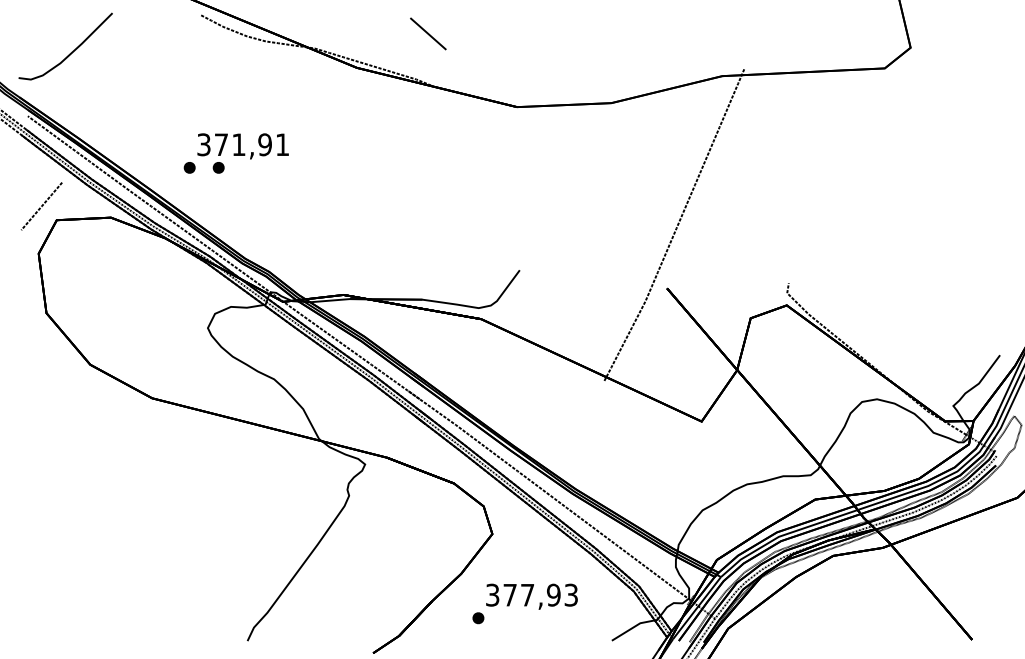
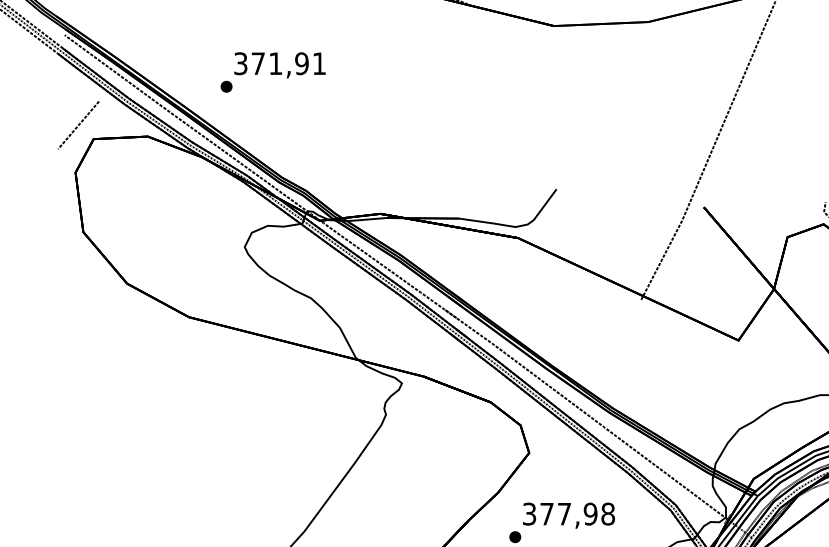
part: (218, 167) -> (255, 86), removed
text: (571, 594) -> (608, 513), 377,93 -> 377,98

